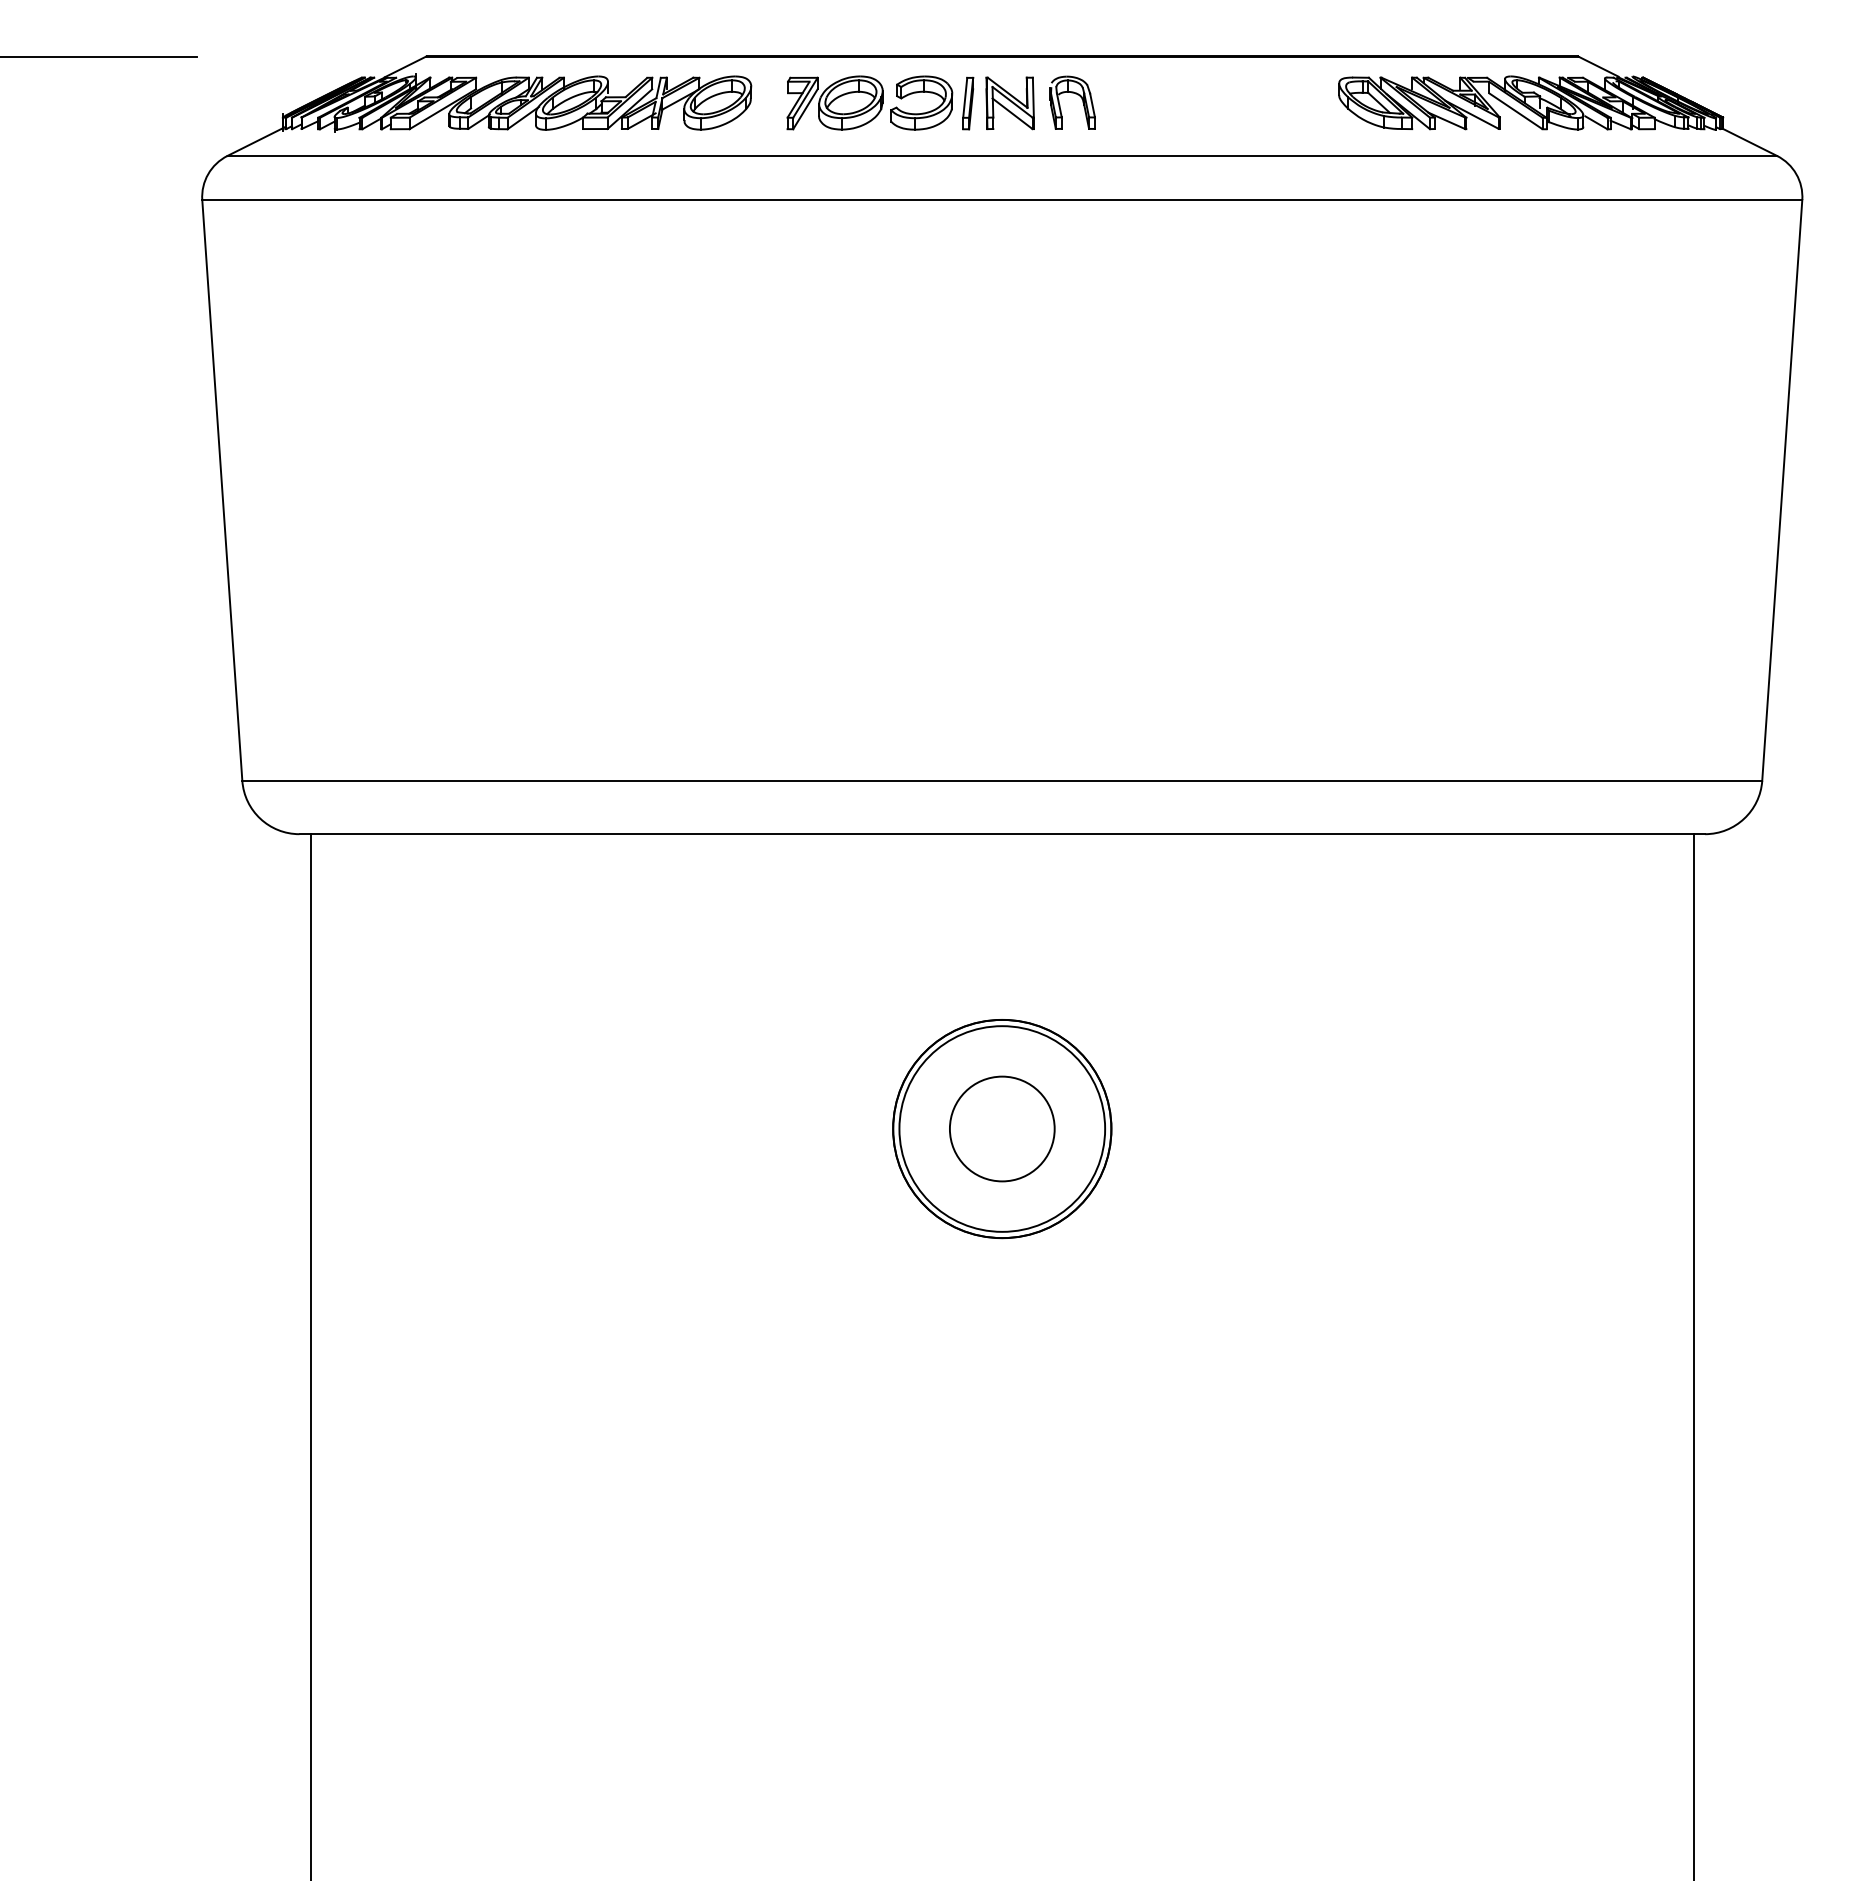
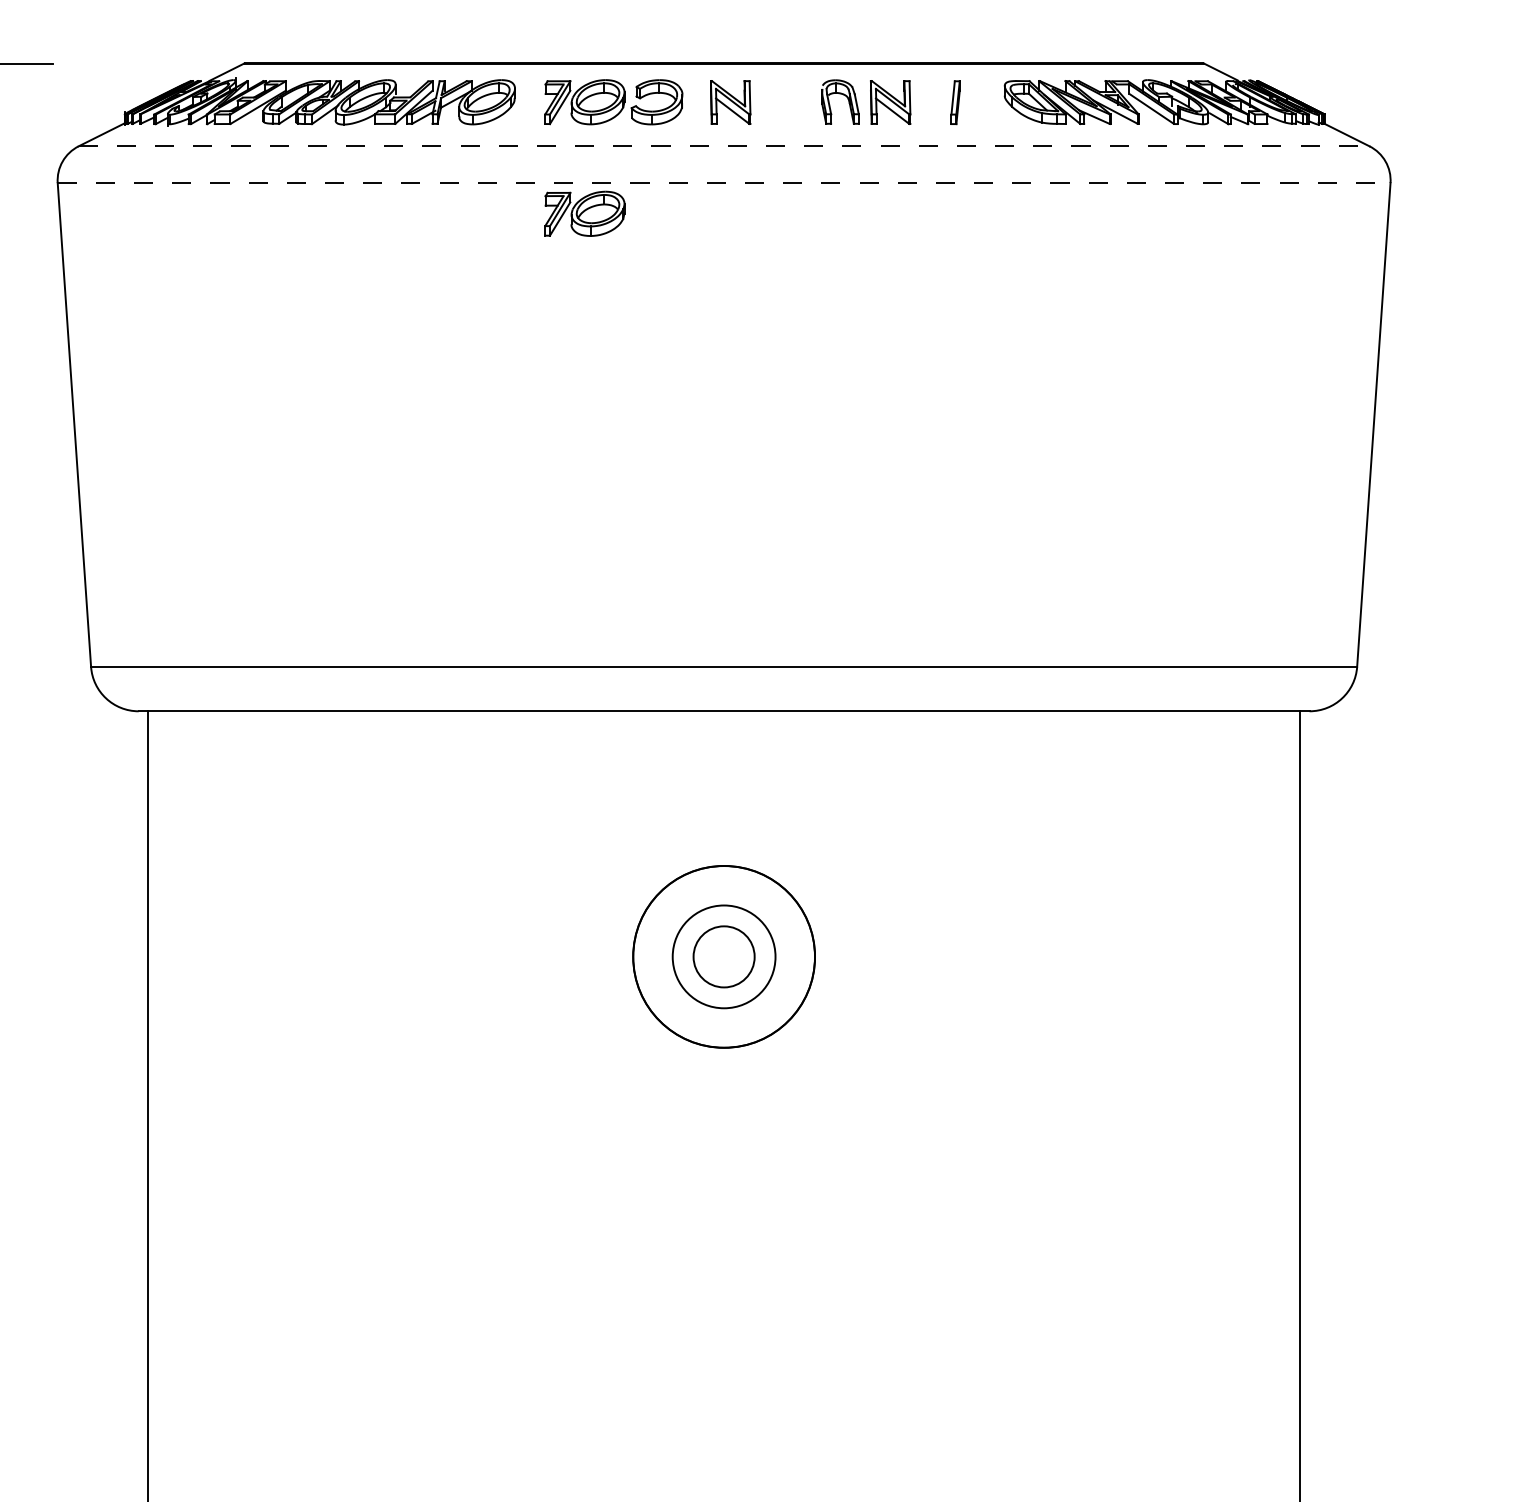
part: (1075, 94) -> (842, 95), moved
part: (968, 103) -> (955, 102), moved
part: (1201, 103) -> (890, 102), added
line: (1002, 155) -> (724, 145), solid -> dashed
line: (1002, 200) -> (724, 183), solid -> dashed
part: (834, 236) -> (584, 213), added
circle: (1001, 1128) -> (723, 956), size x0.7
circle: (1002, 1128) -> (724, 956), size x0.6

